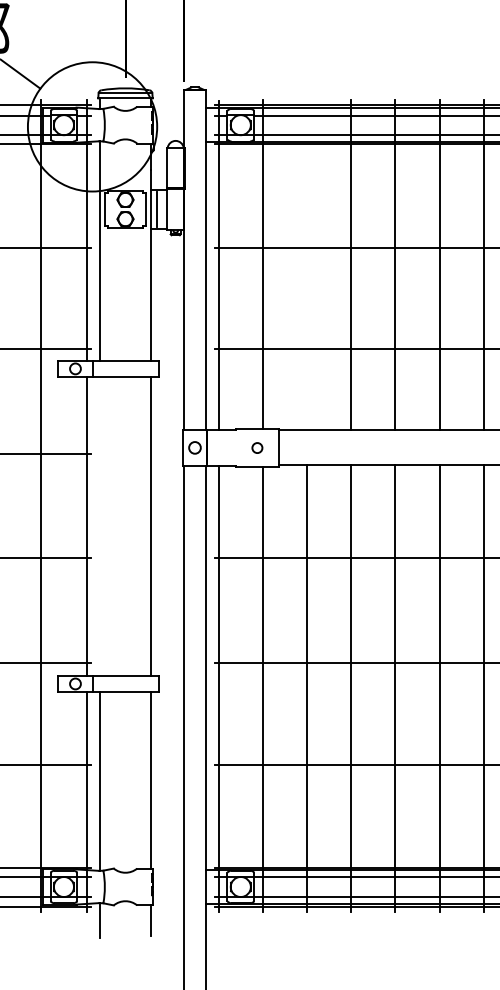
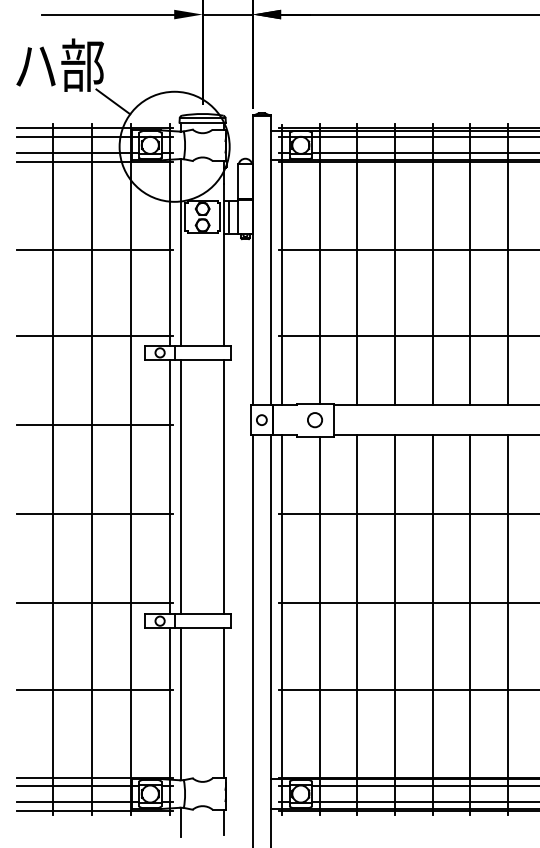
line: (307, 265) -> (357, 264), added
circle: (256, 448) -> (314, 420), size x1.67
line: (100, 526) -> (181, 487), added

